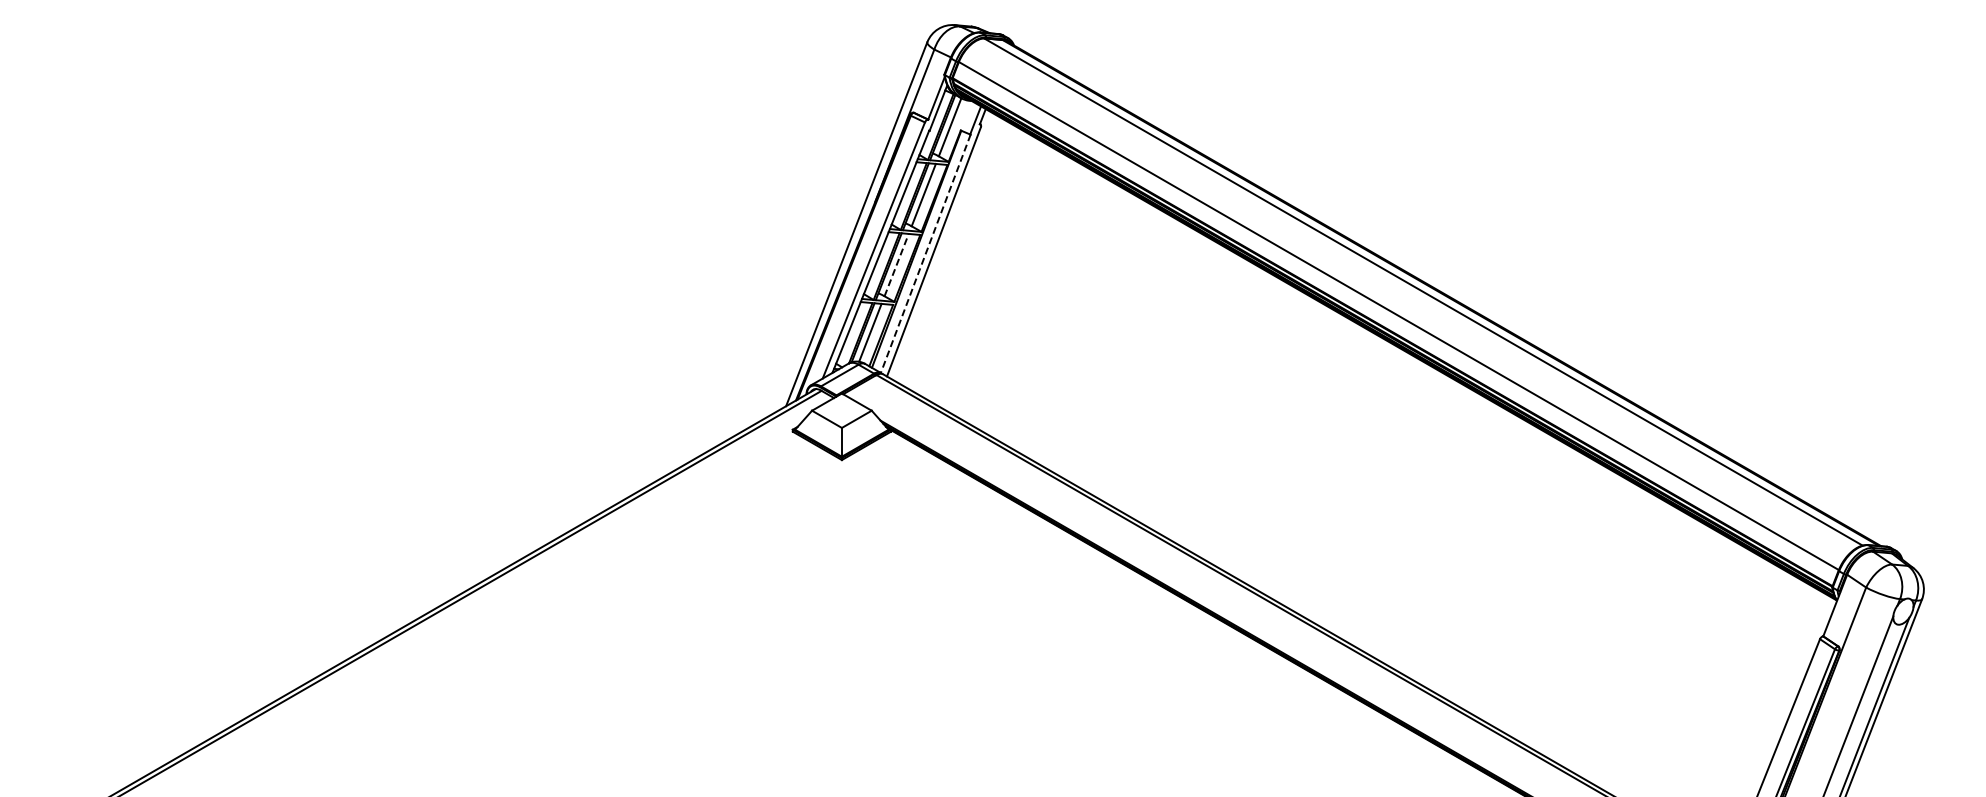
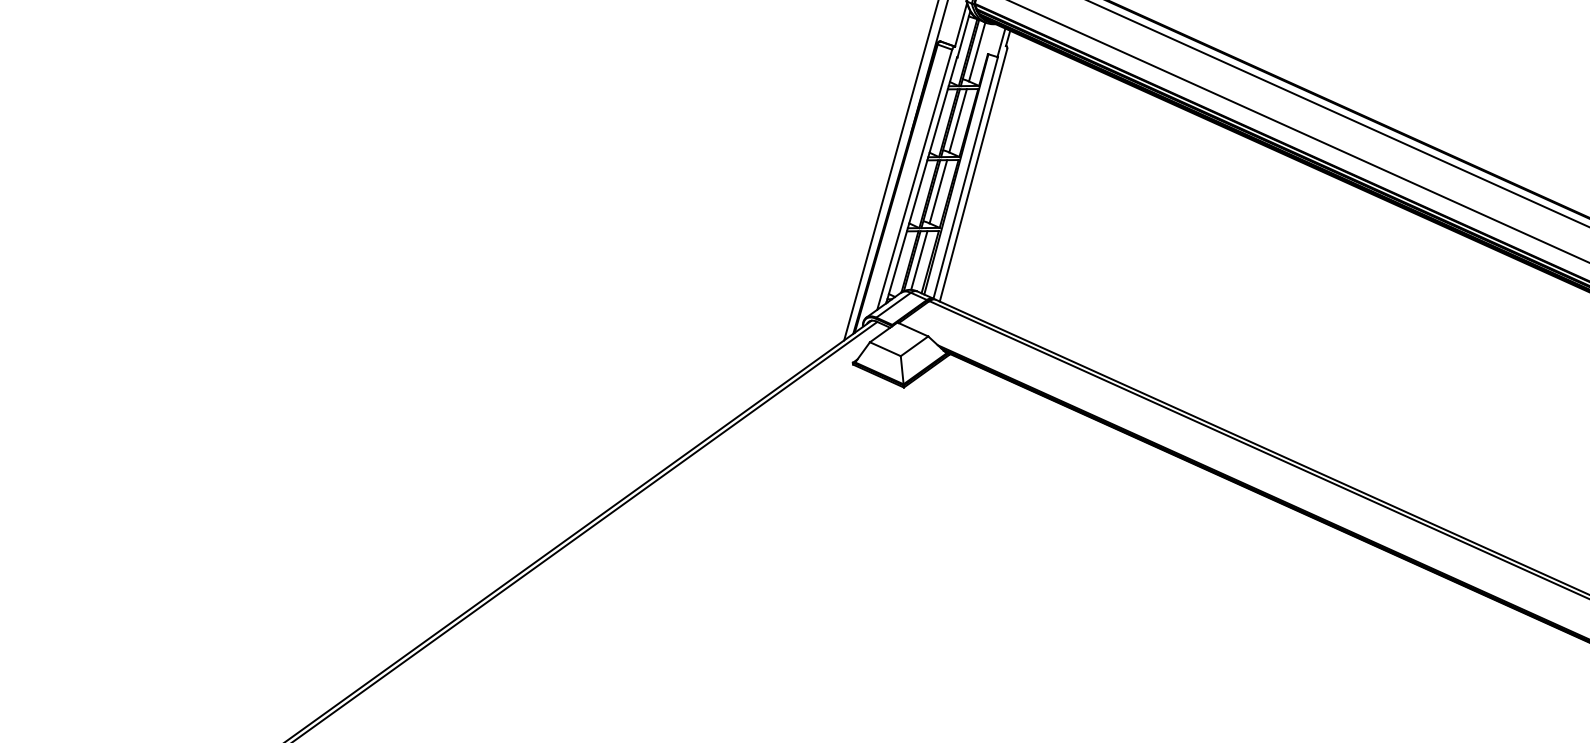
line: (925, 254) -> (965, 178), dashed -> solid
line: (896, 264) -> (938, 191), dashed -> solid

